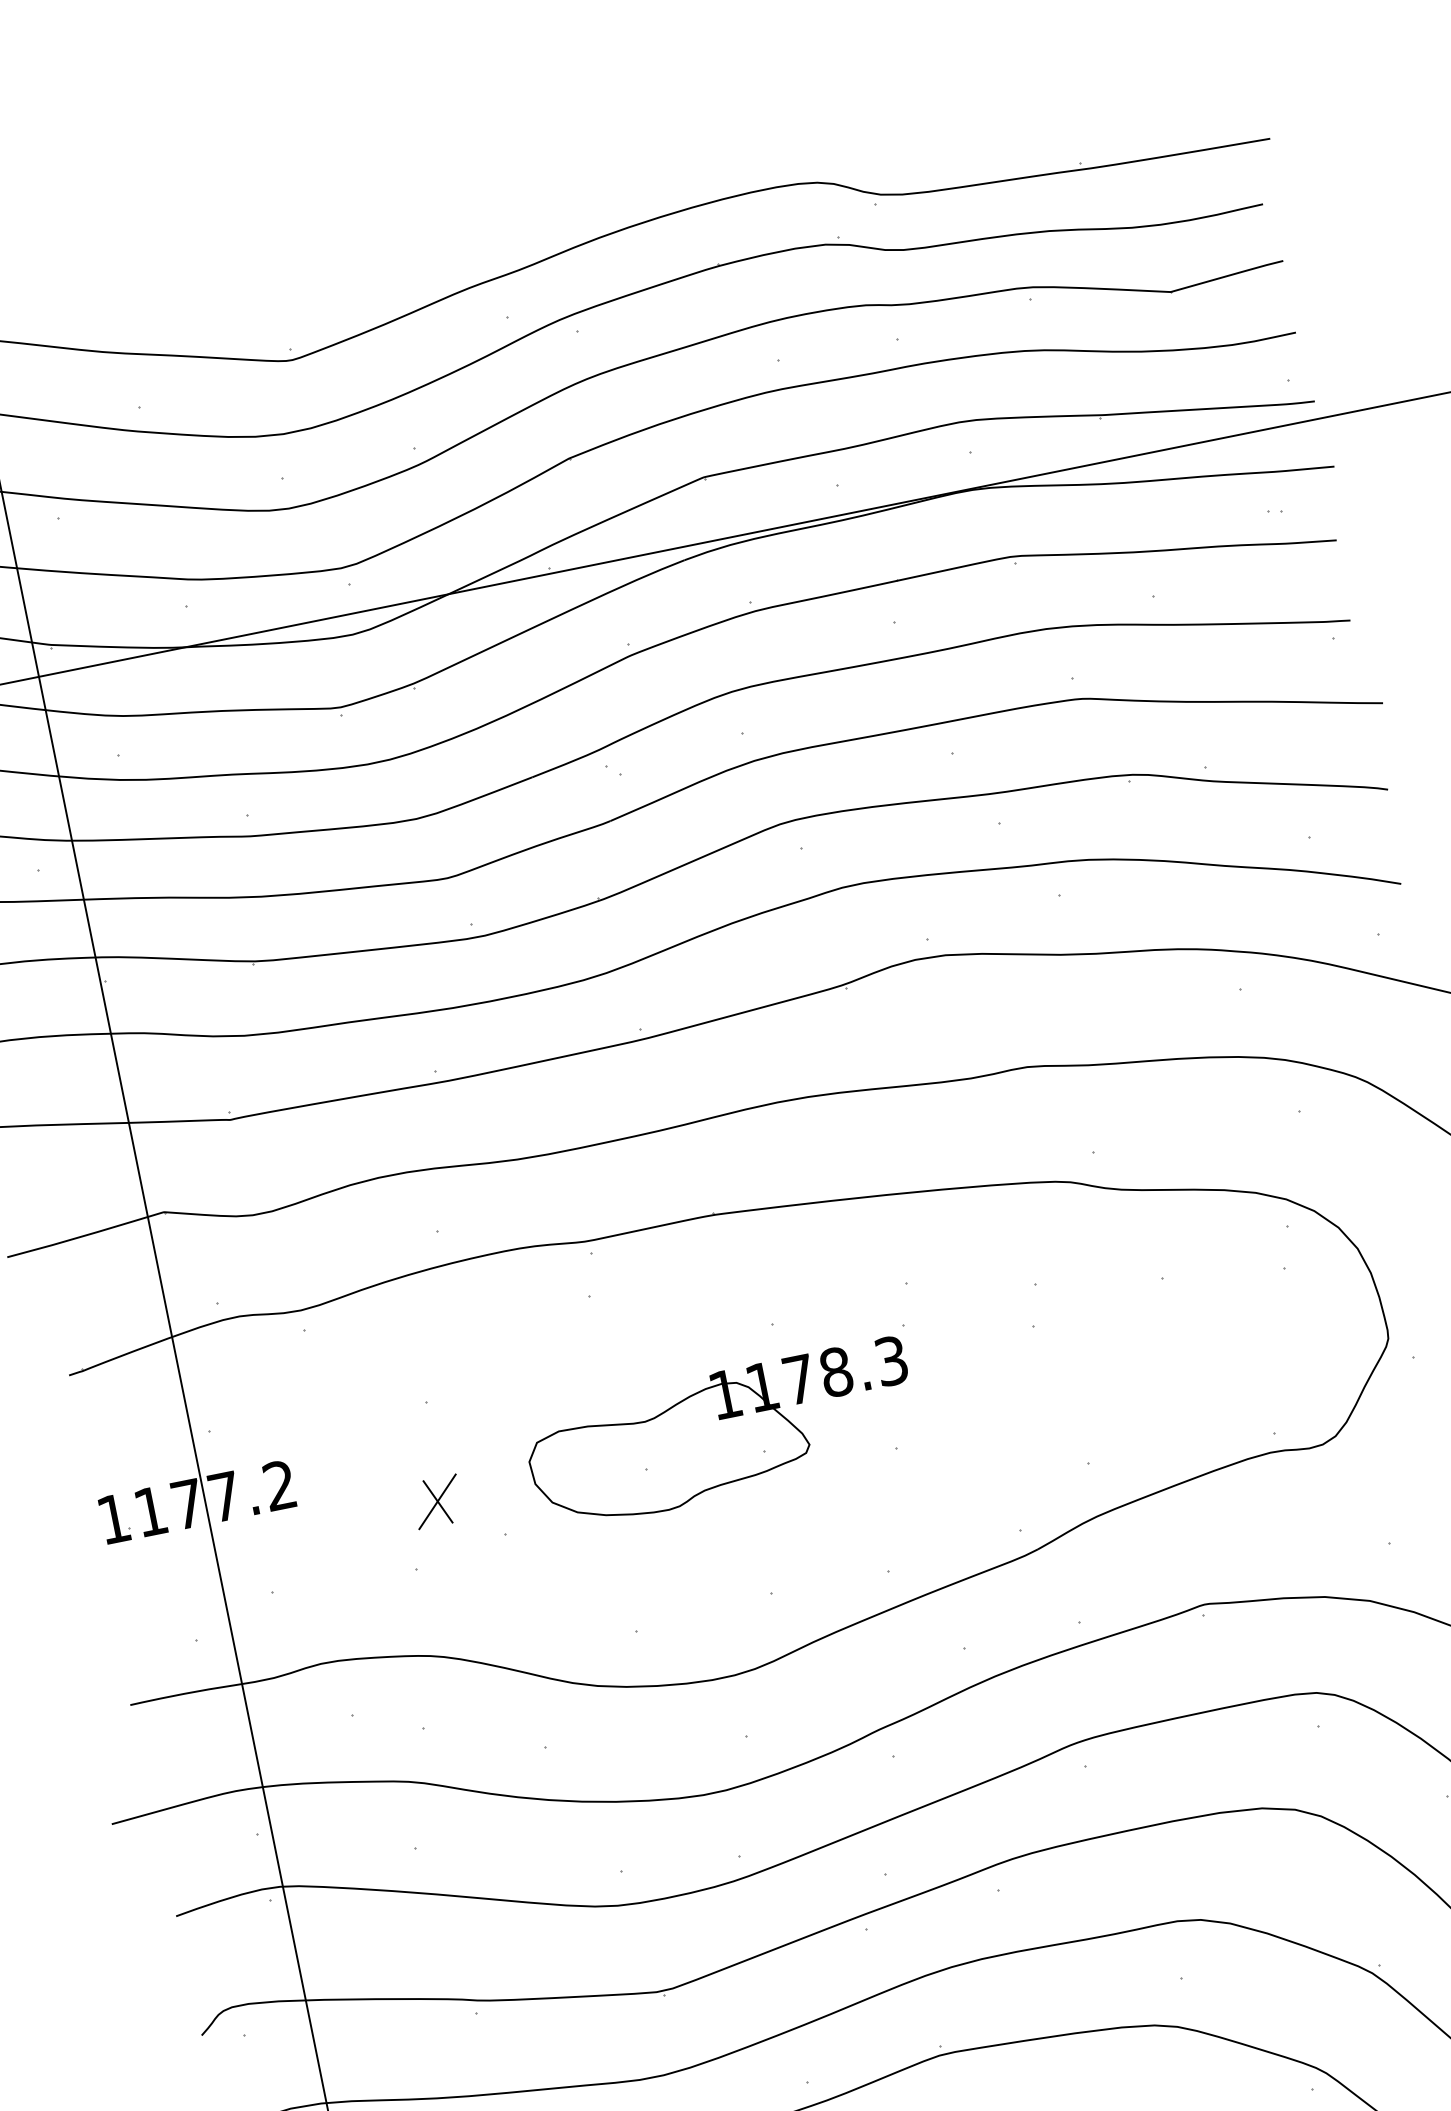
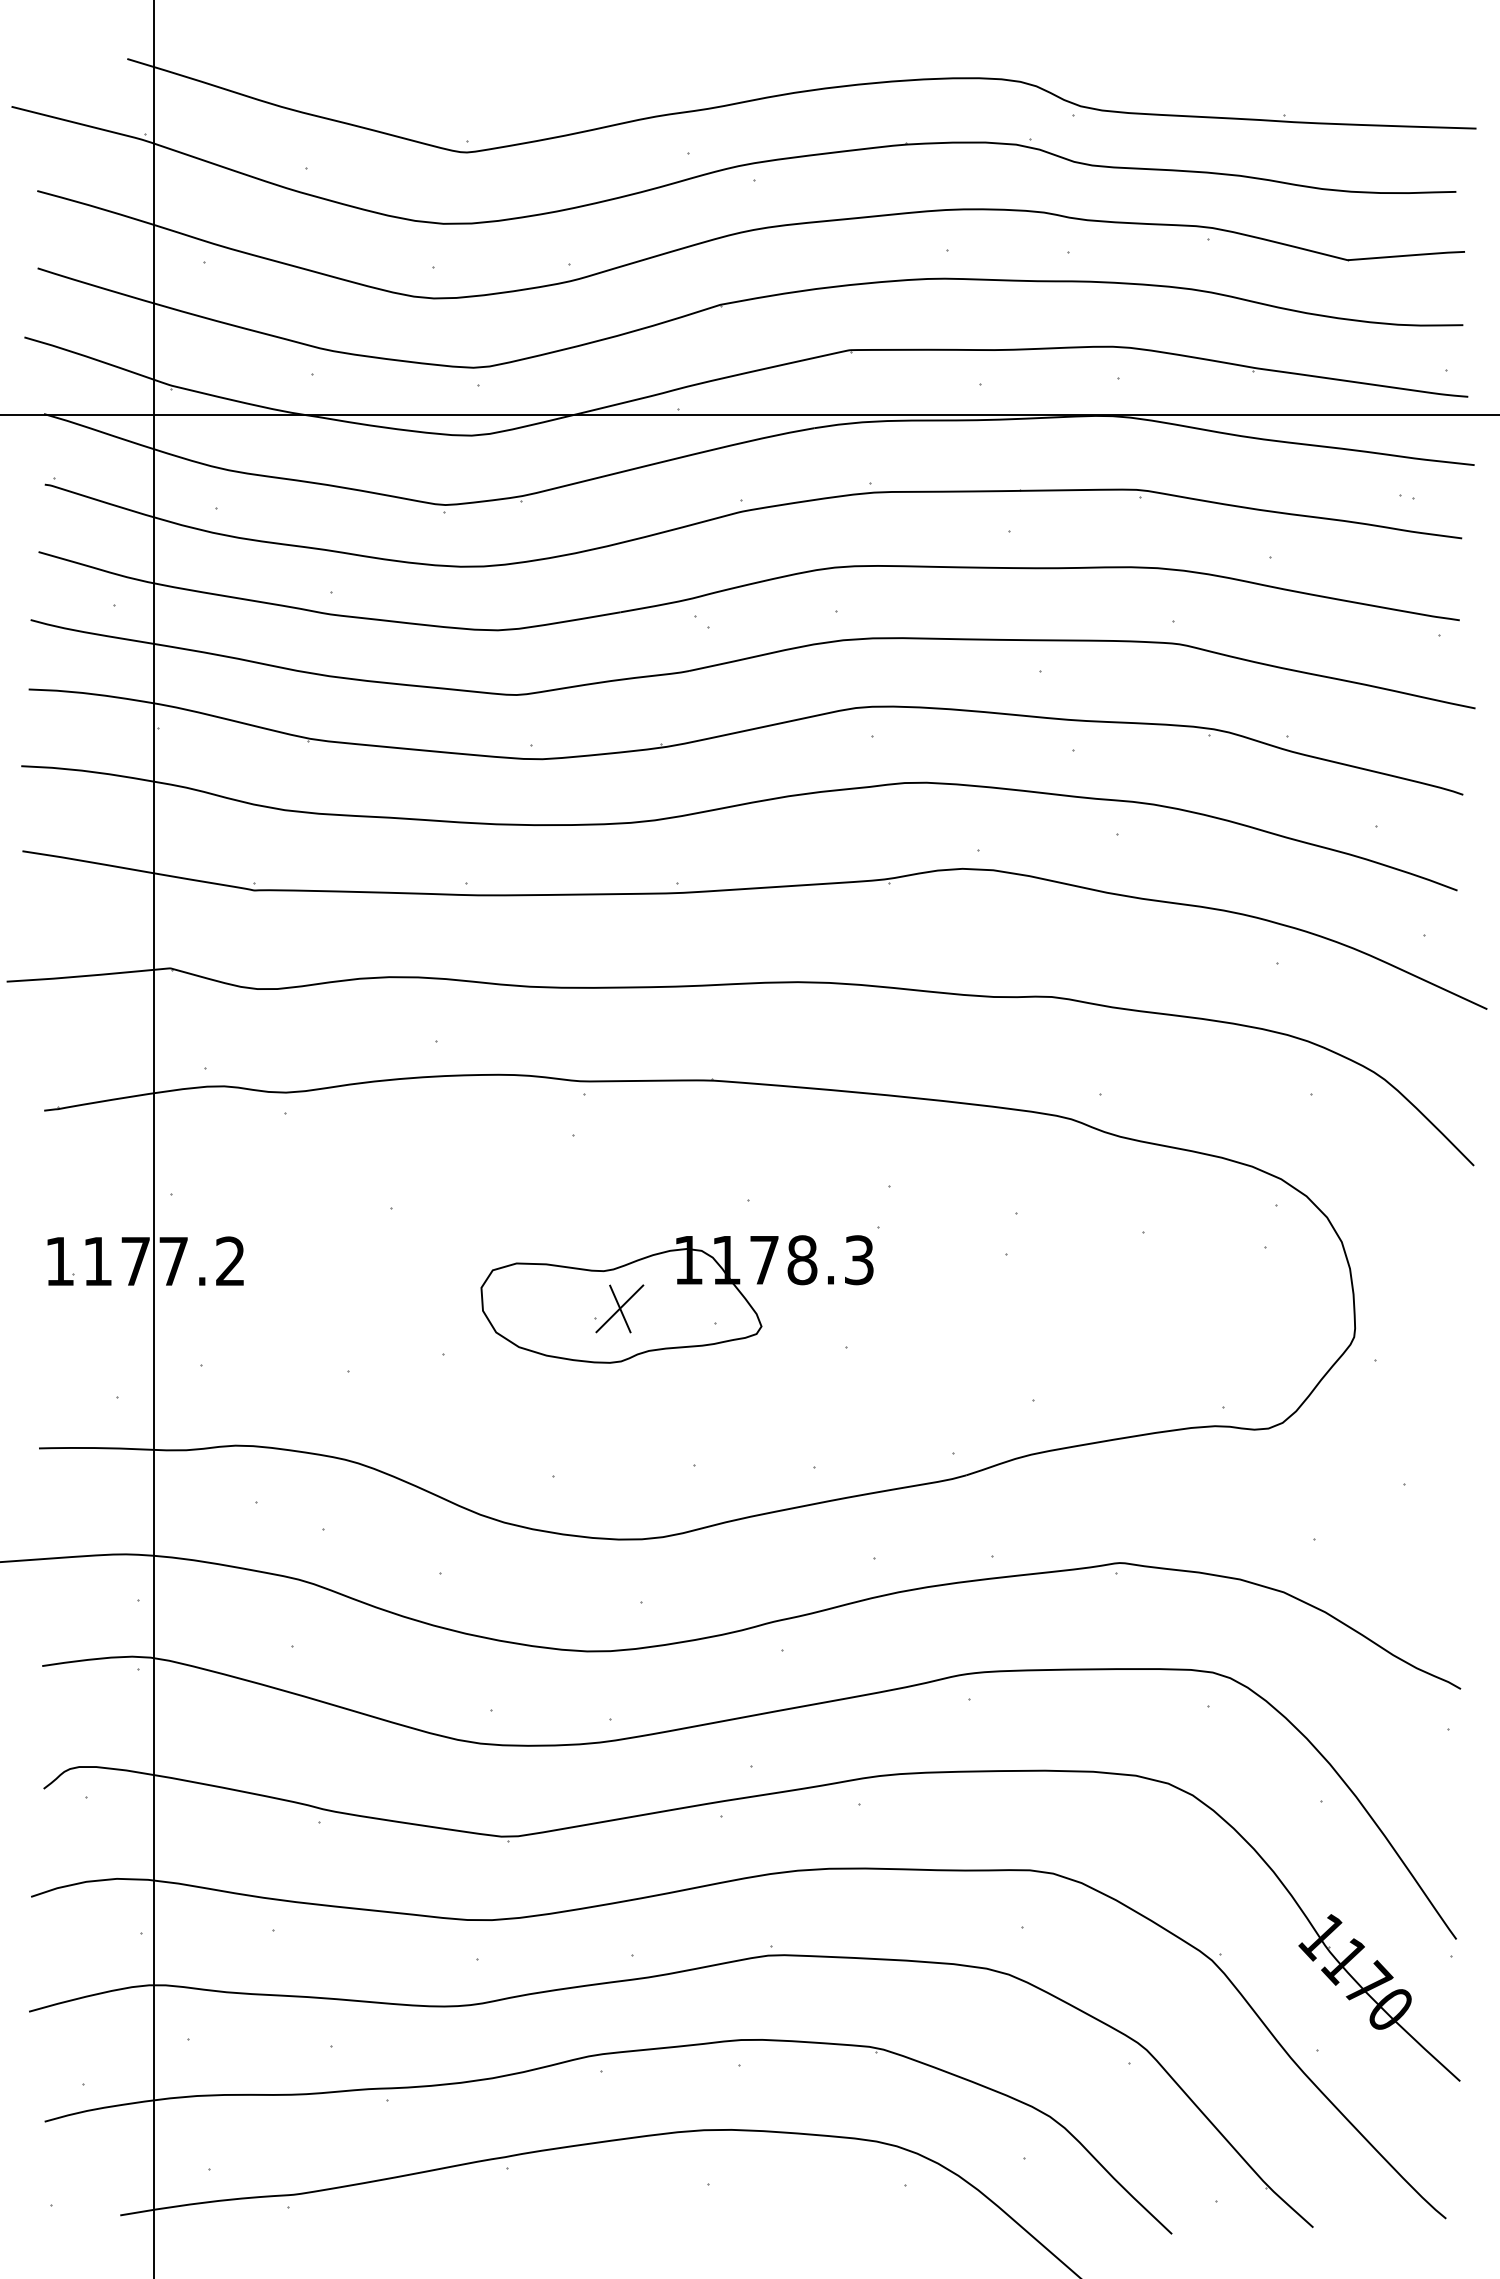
part: (437, 1501) -> (619, 1308), moved

